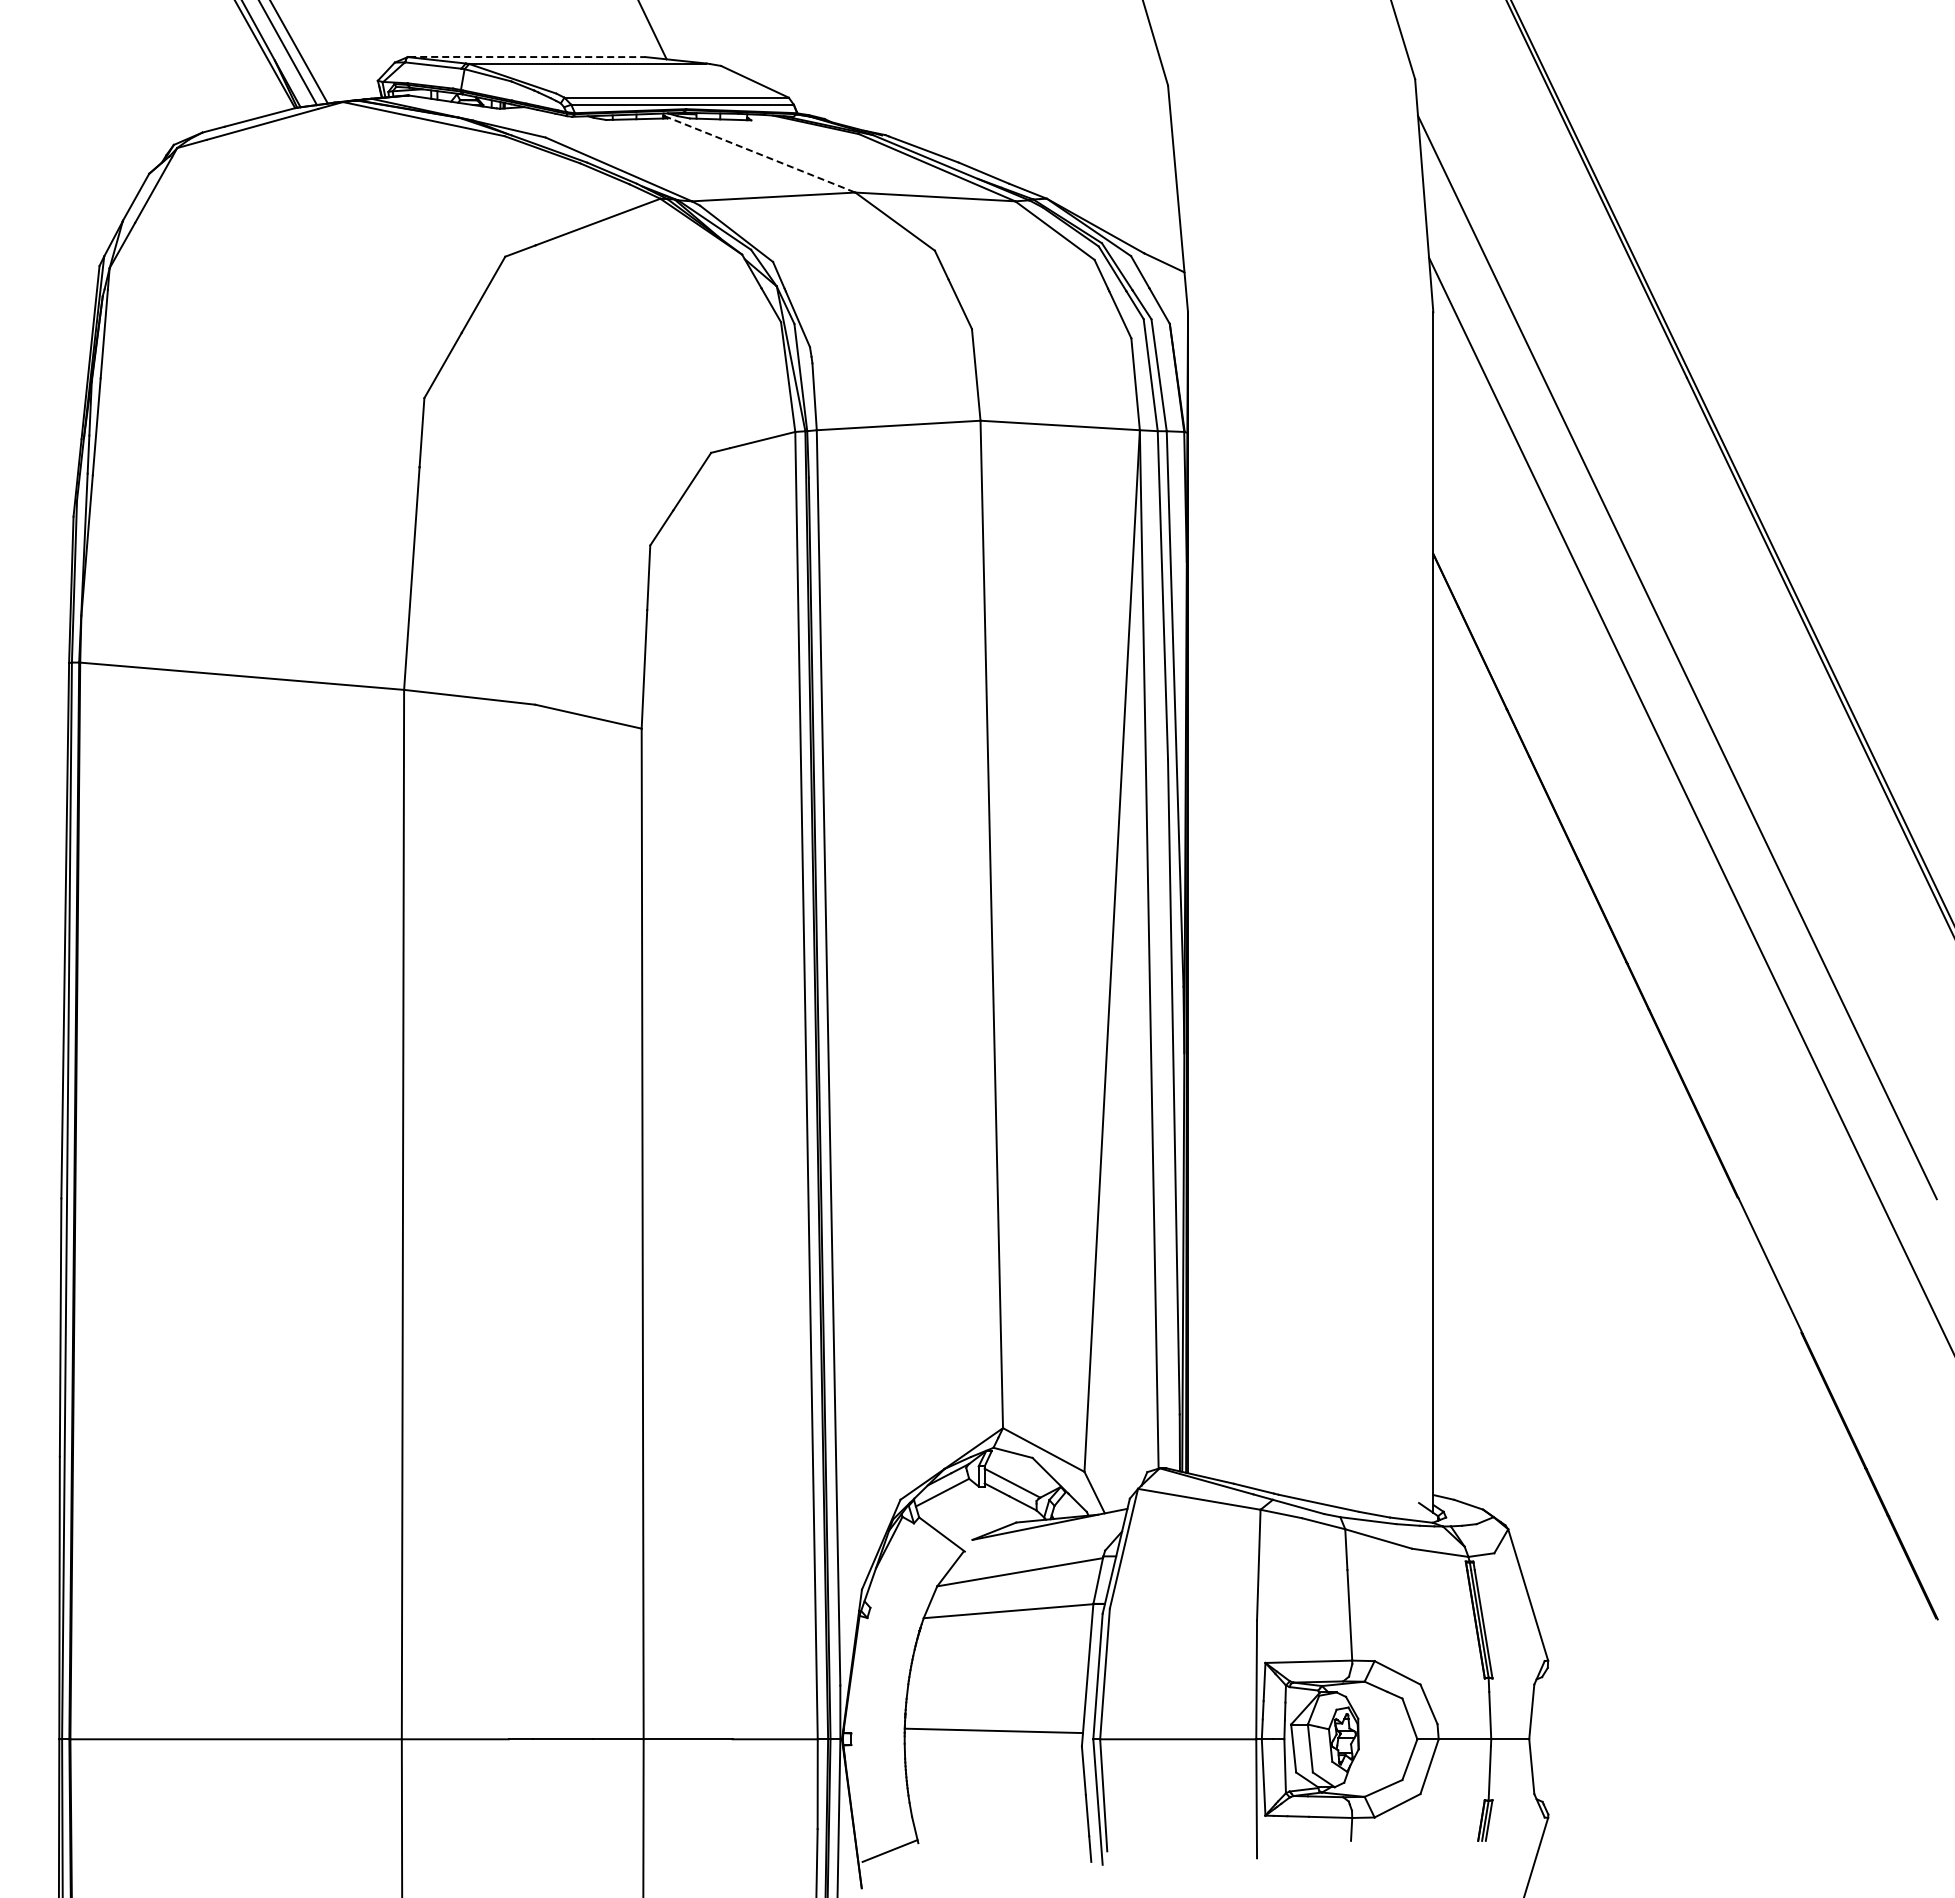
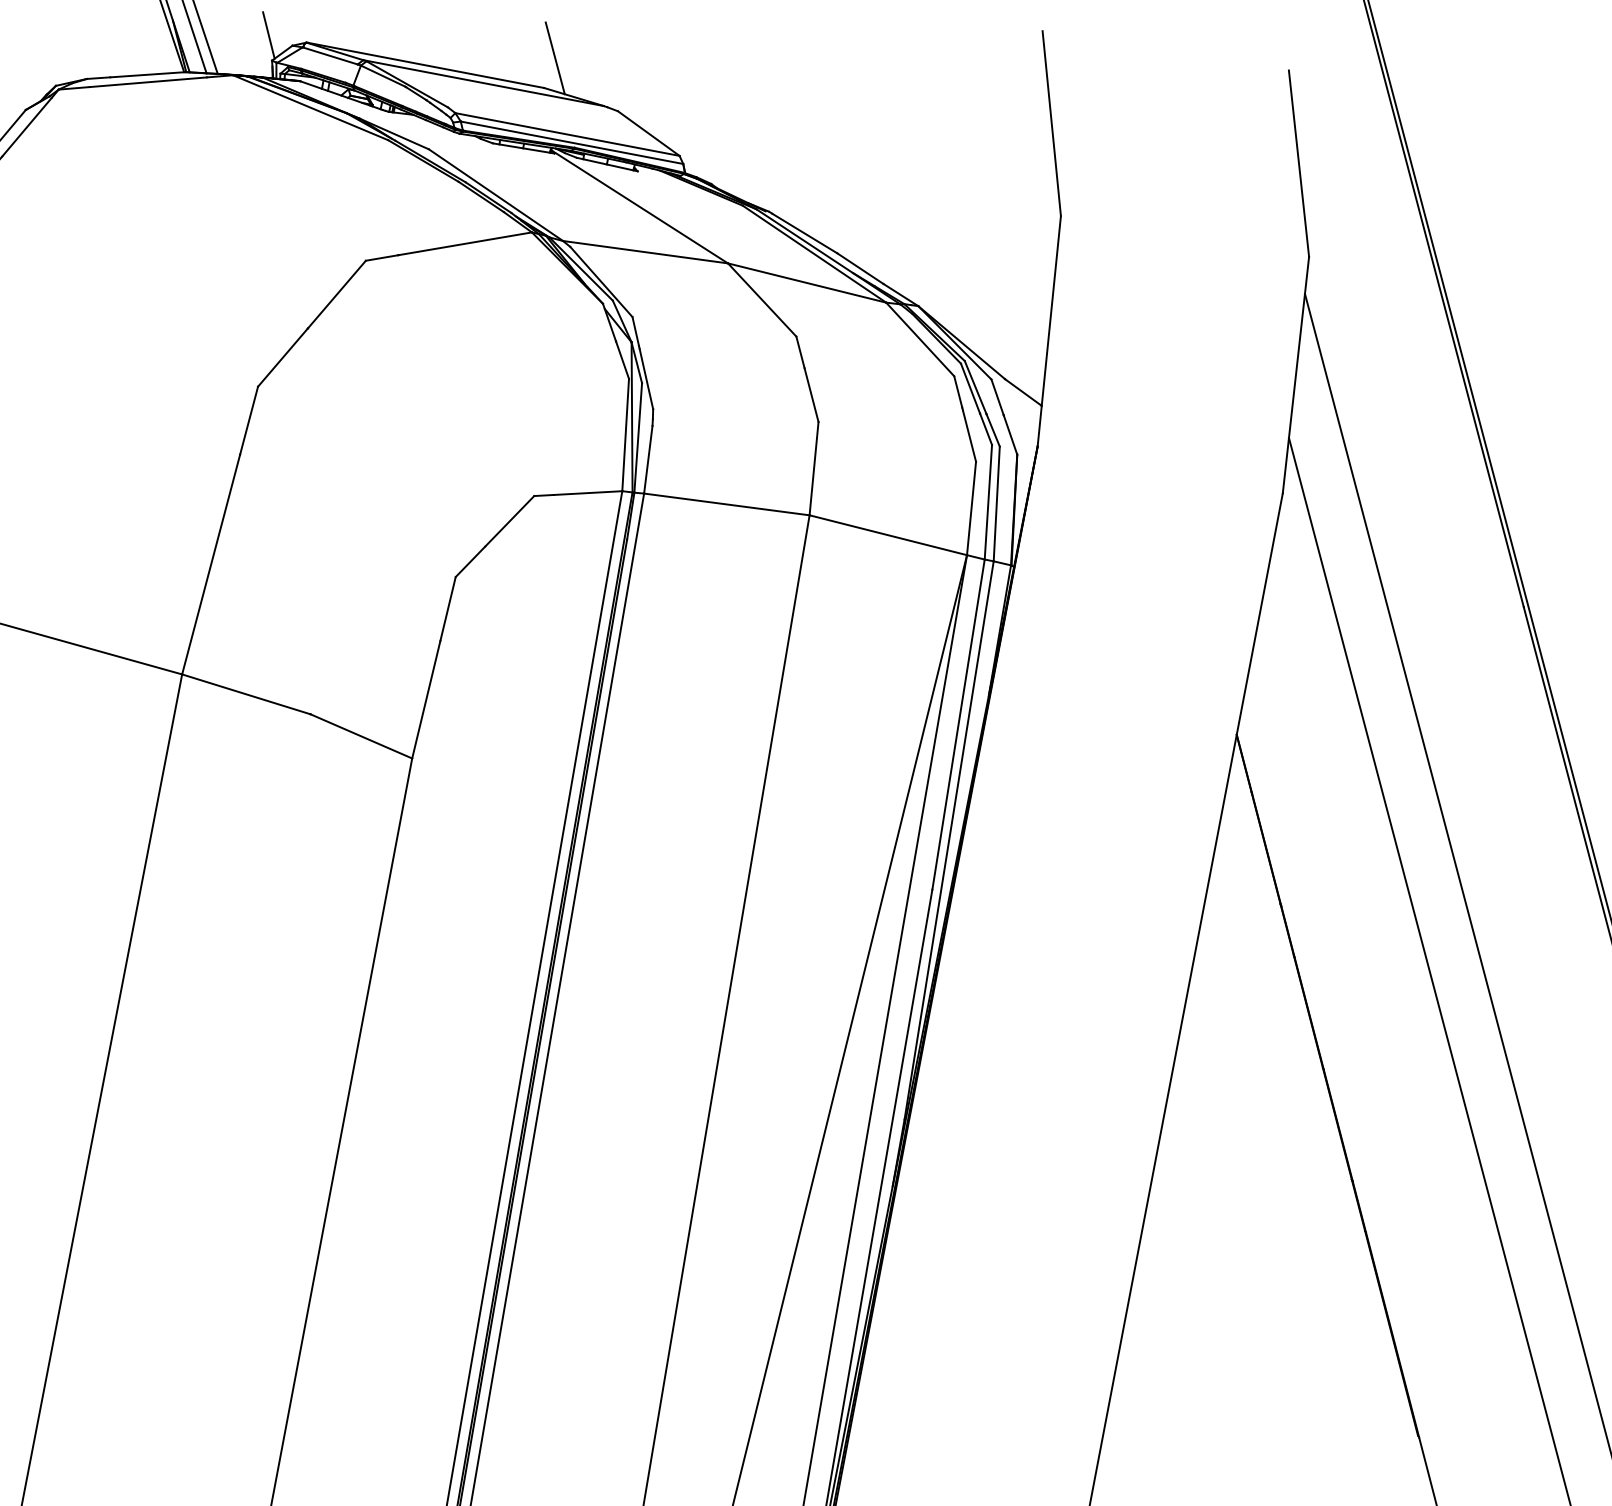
line: (370, 56) -> (269, 34), added
line: (527, 57) -> (426, 65), dashed -> solid
line: (759, 154) -> (639, 207), dashed -> solid

